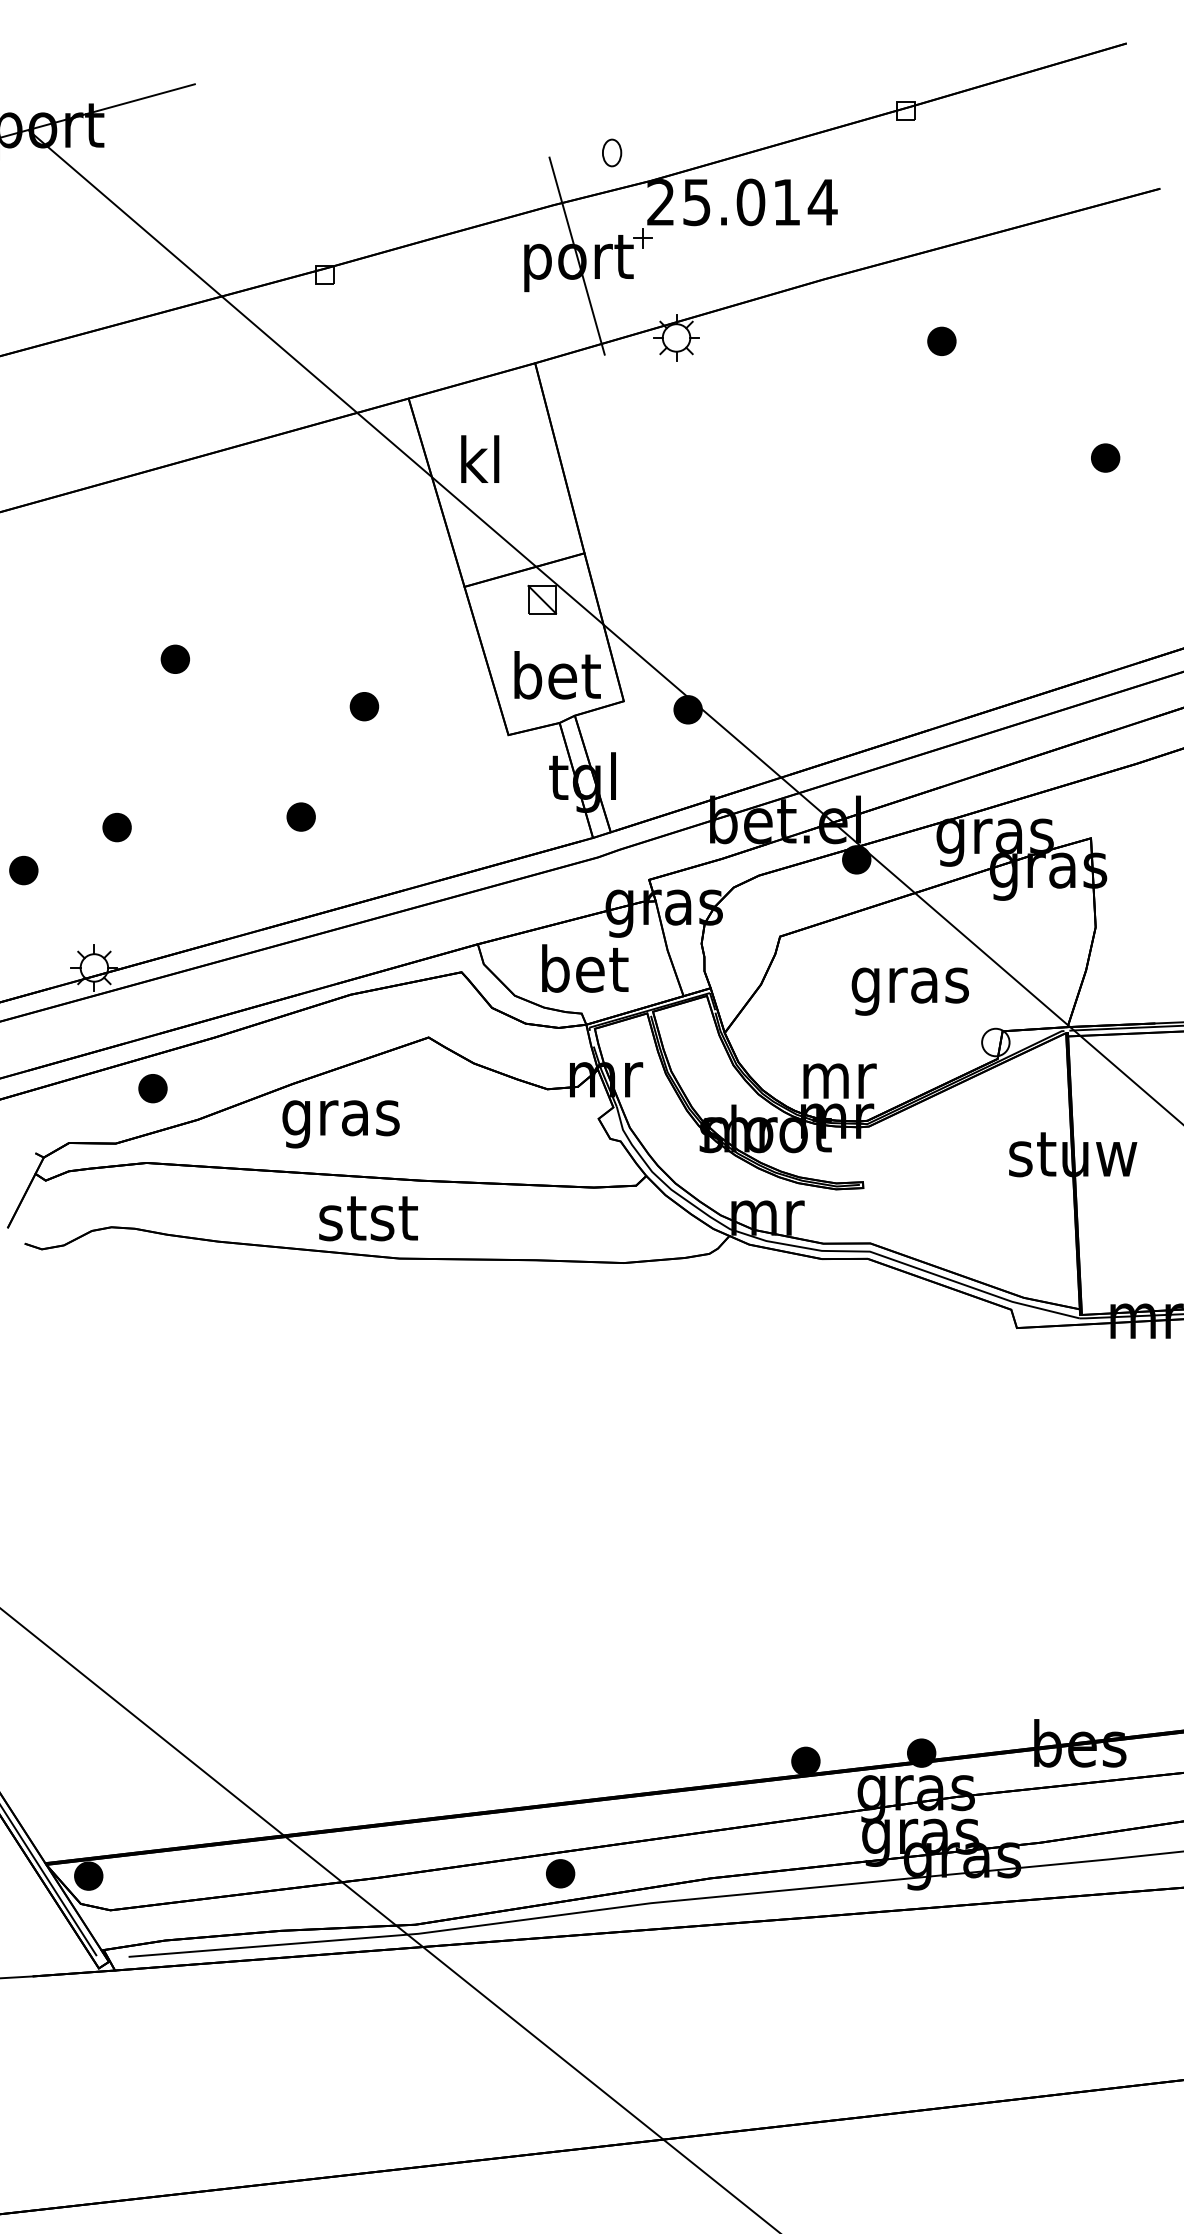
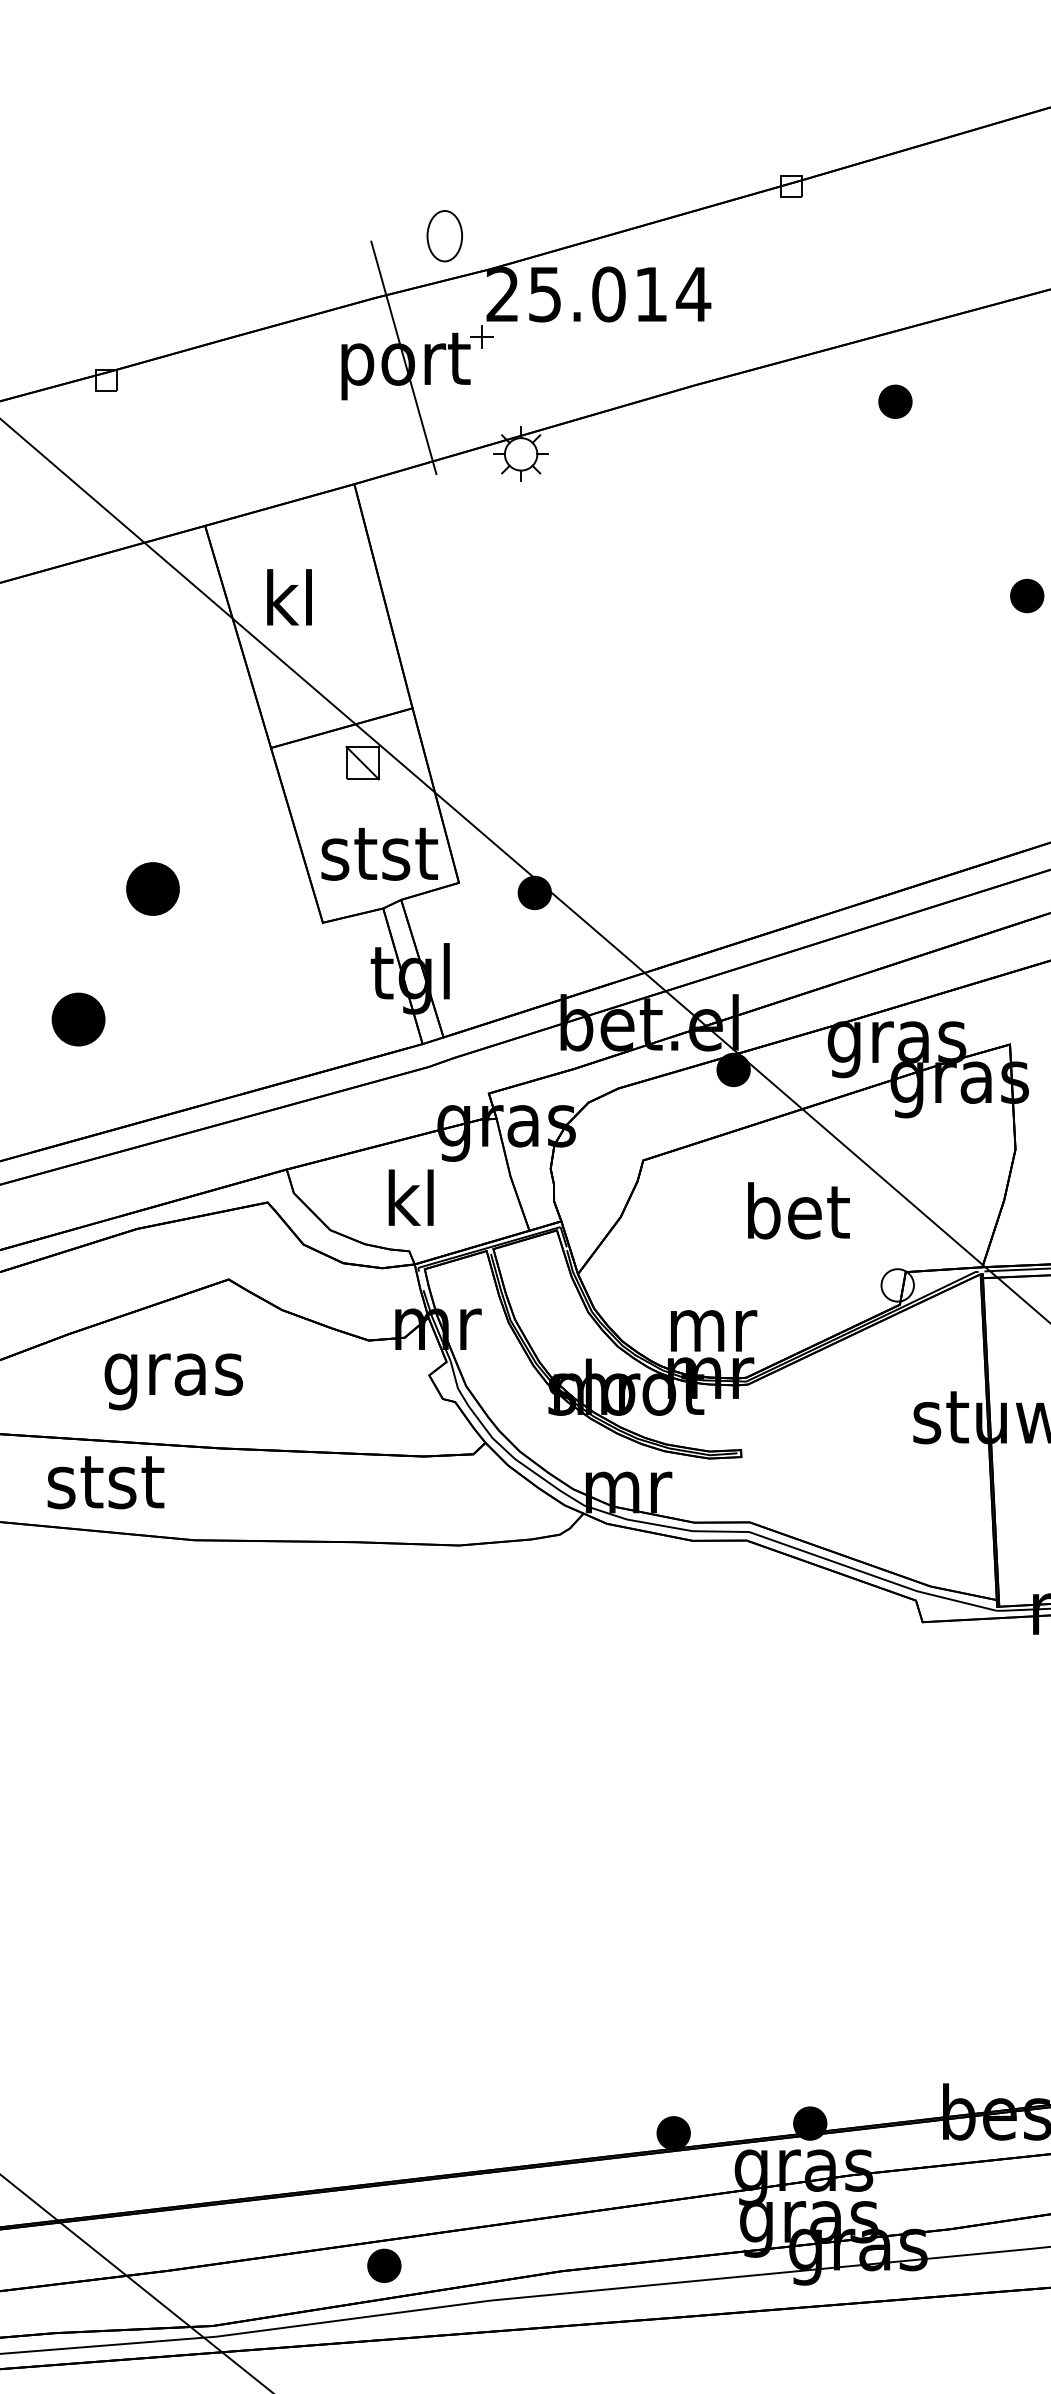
part: (612, 152) -> (445, 235), size x1.6
part: (941, 340) -> (894, 400), moved
text: (556, 675) -> (379, 852), bet -> stst
part: (364, 706) -> (153, 889), size x1.6
part: (300, 816) -> (77, 1018), size x1.6
text: (585, 968) -> (413, 1198), bet -> kl
text: (909, 985) -> (795, 1218), gras -> bet
text: (340, 1124) -> (173, 1382), moved
text: (368, 1218) -> (105, 1482), moved

